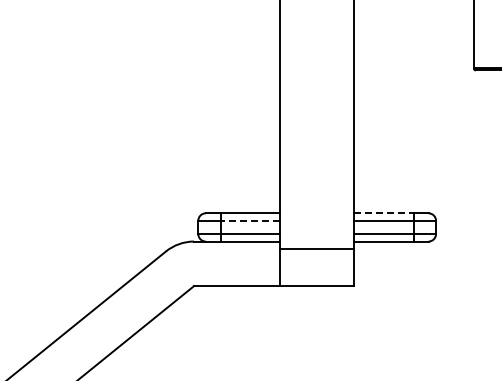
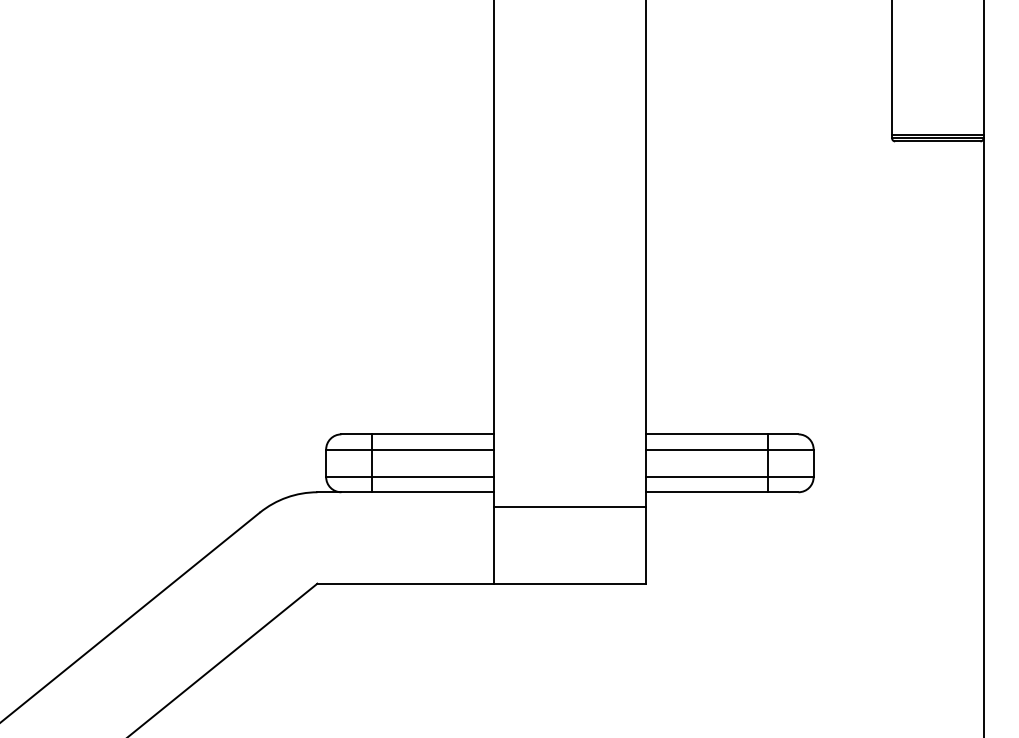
line: (384, 213) -> (708, 434), dashed -> solid
line: (250, 220) -> (433, 449), dashed -> solid

